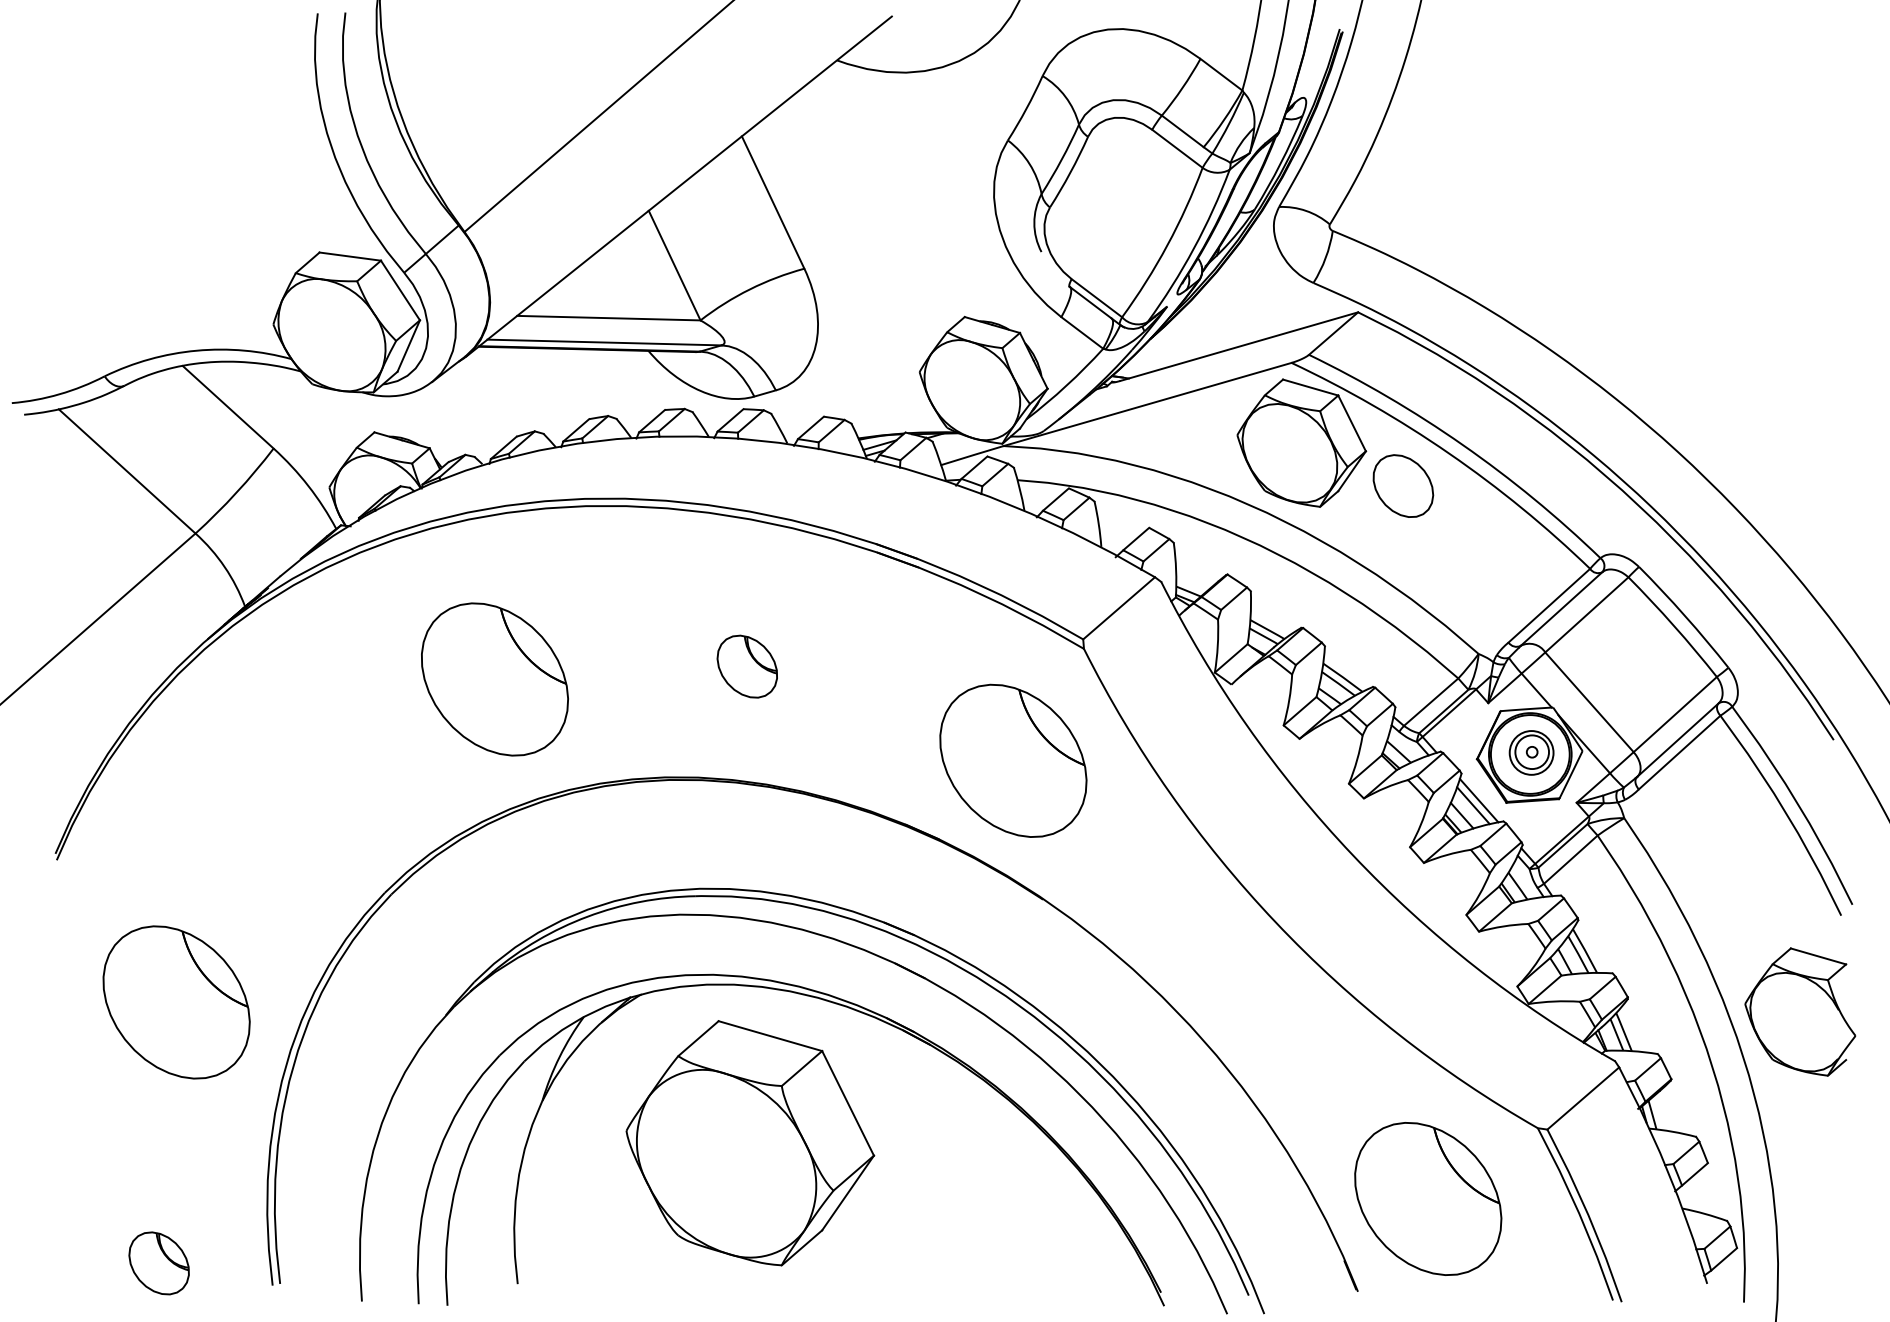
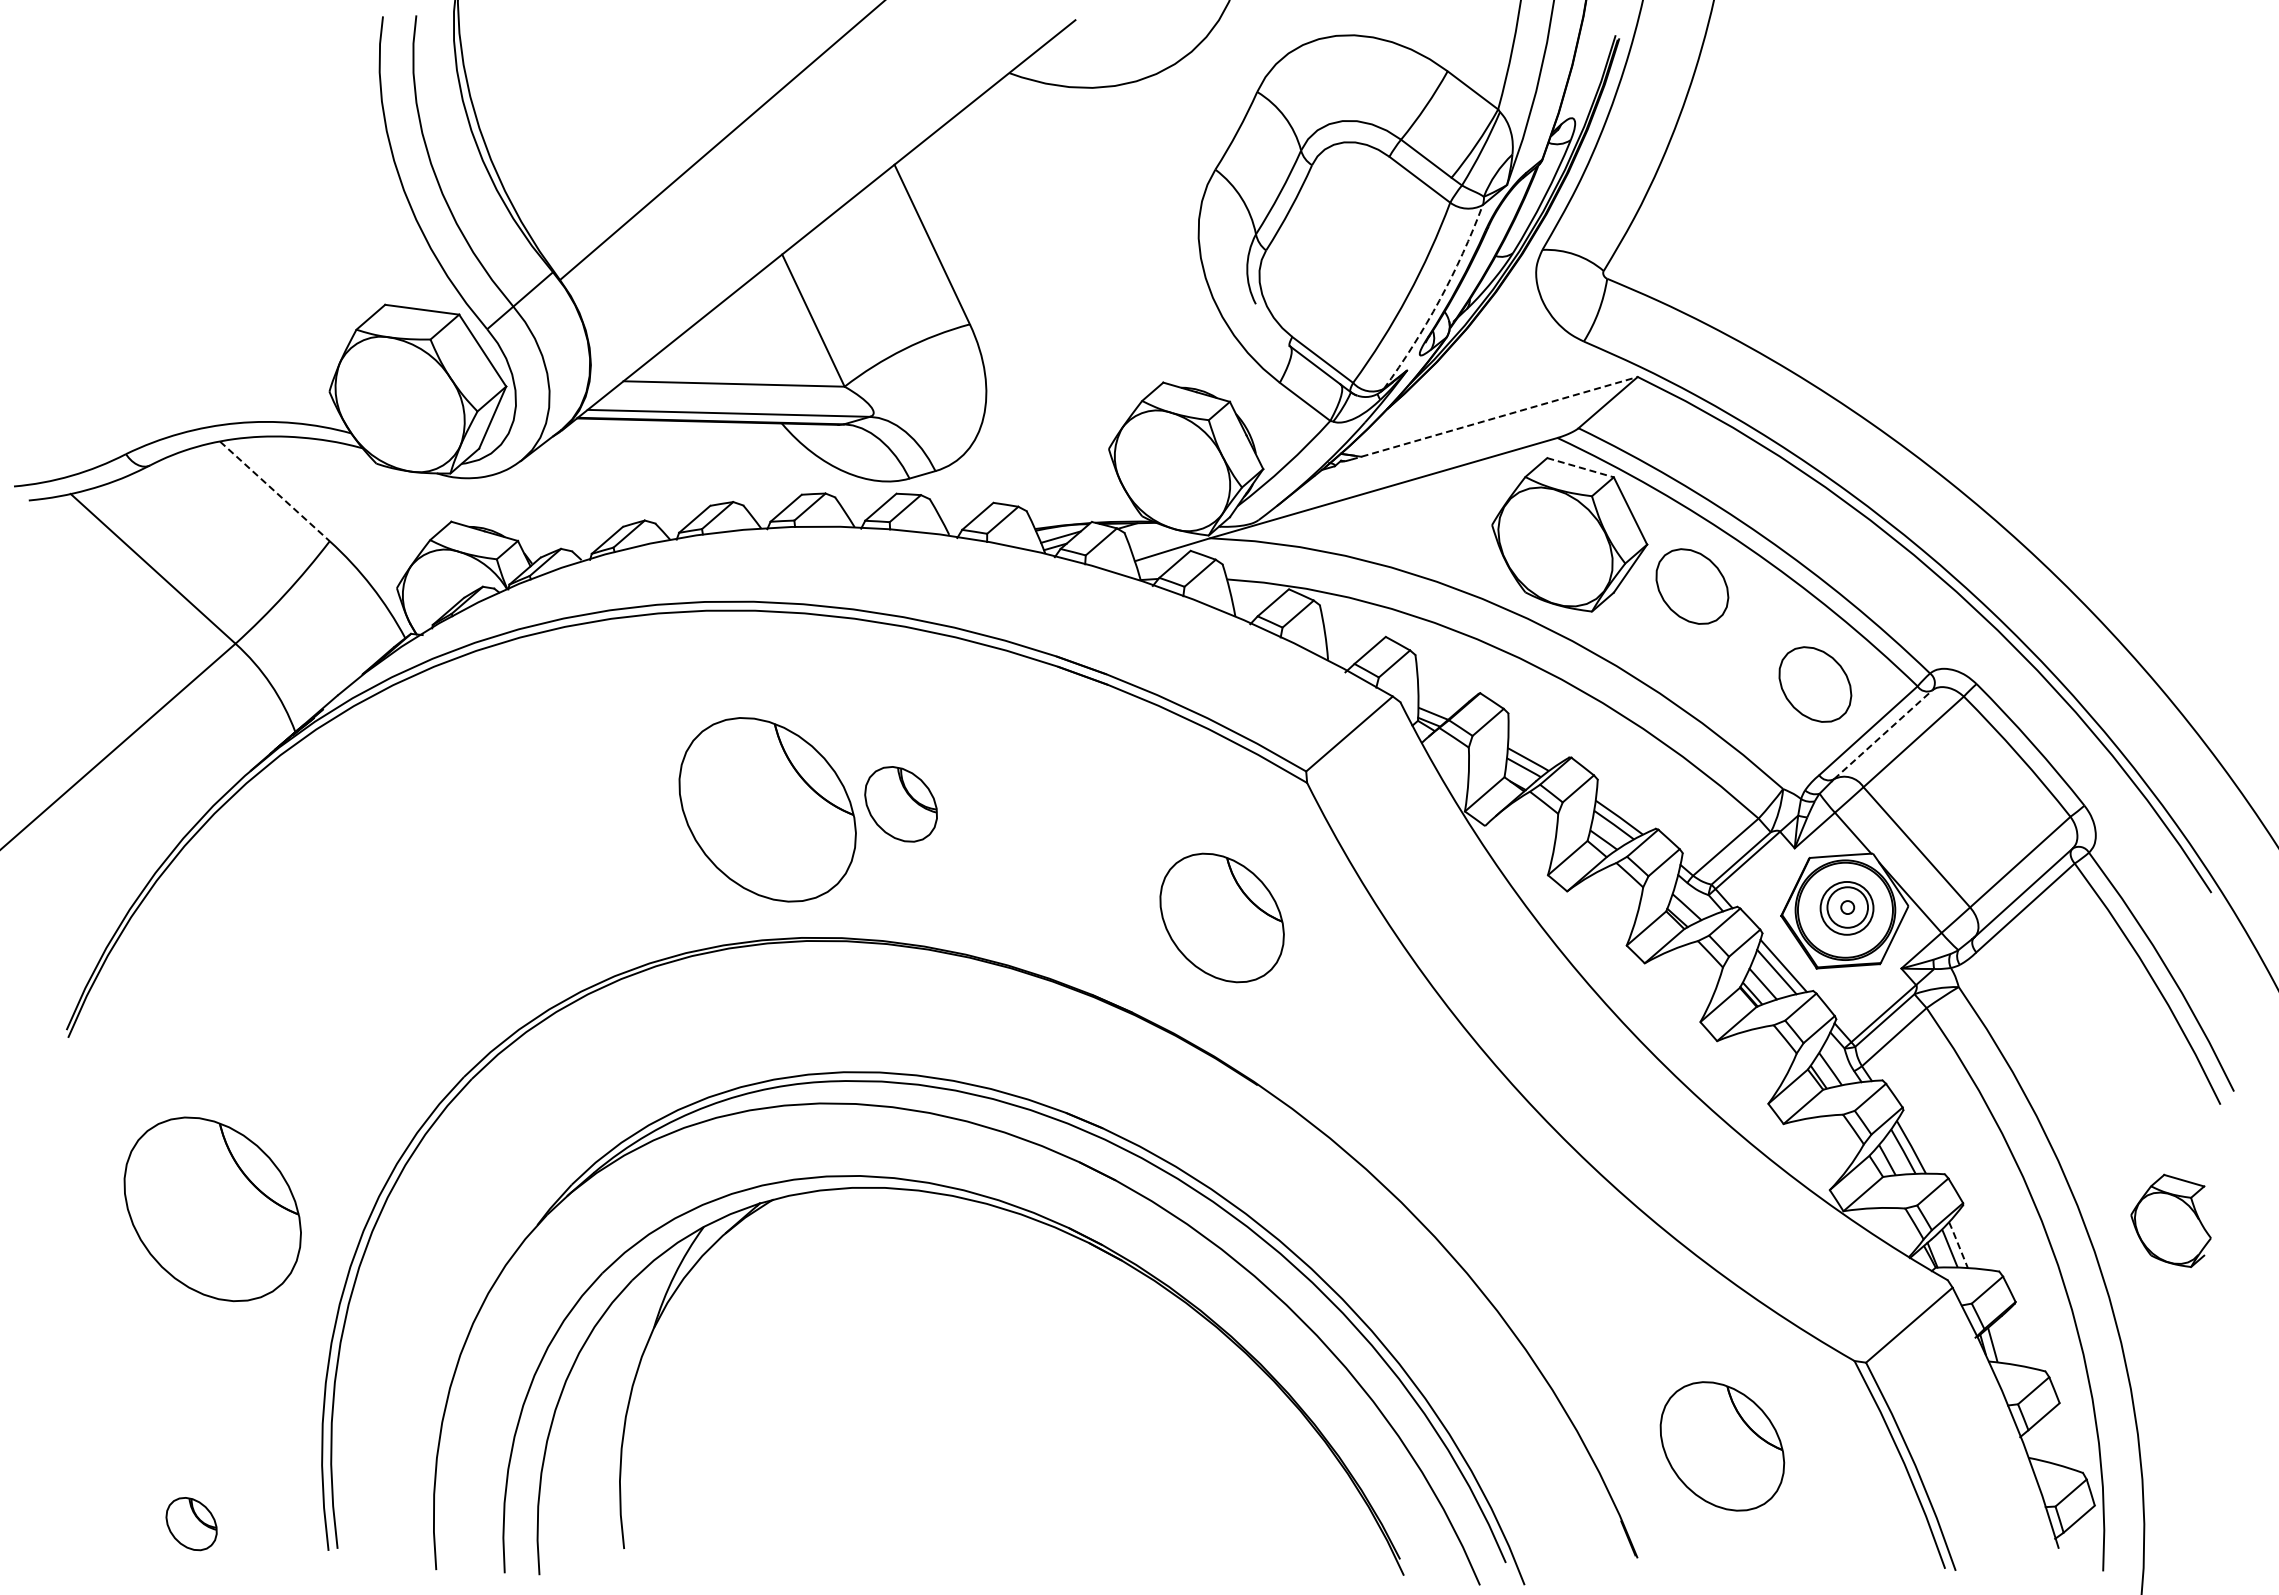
arc: (1193, 248) -> (1439, 300), solid -> dashed
line: (1239, 346) -> (1494, 418), solid -> dashed
line: (1310, 387) -> (1580, 467), solid -> dashed
line: (228, 407) -> (275, 491), solid -> dashed
part: (1505, 567) -> (1815, 684), added
line: (1561, 608) -> (1883, 734), solid -> dashed
part: (494, 679) -> (767, 809), moved
part: (1013, 760) -> (1222, 917), size x0.7
part: (1799, 1011) -> (2170, 1220), size x0.6
line: (1624, 1032) -> (1958, 1245), solid -> dashed
part: (750, 1142) -> (904, 1378), removed
part: (1428, 1199) -> (1722, 1446), size x0.7
part: (159, 1262) -> (191, 1523), size x0.7

